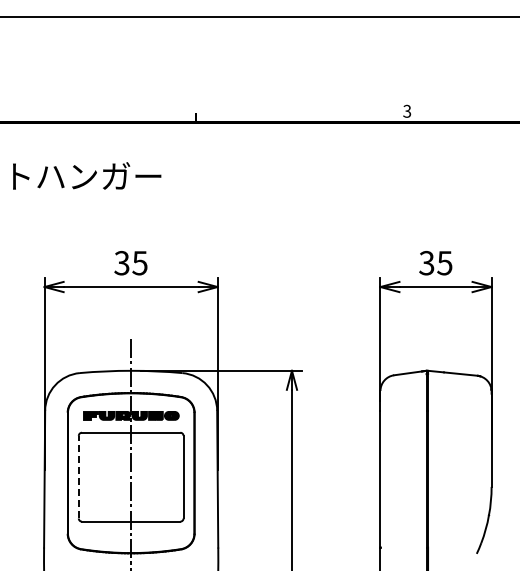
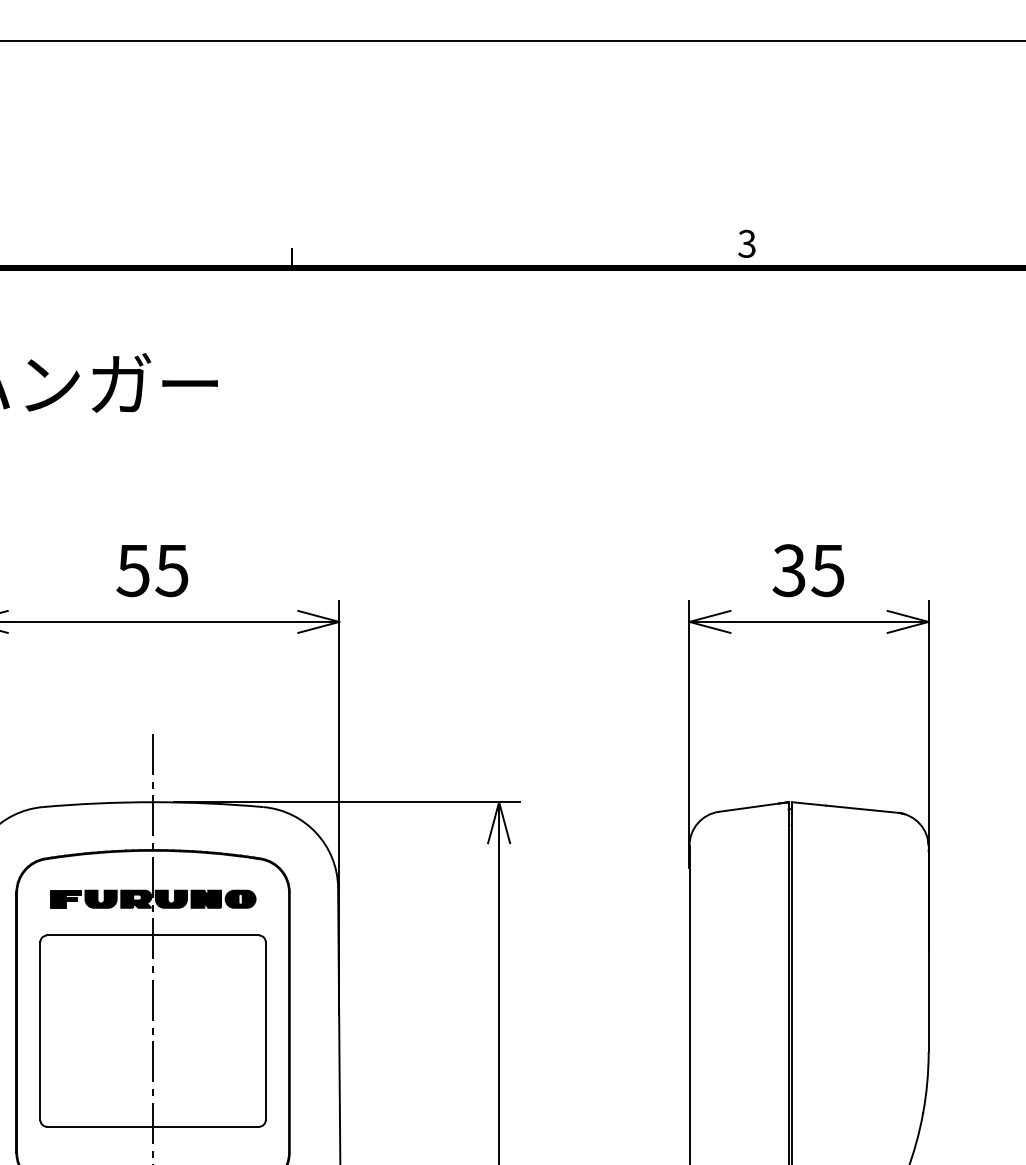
text: (121, 262) -> (132, 569), 35 -> 55
line: (78, 476) -> (39, 1029), dashed -> solid

